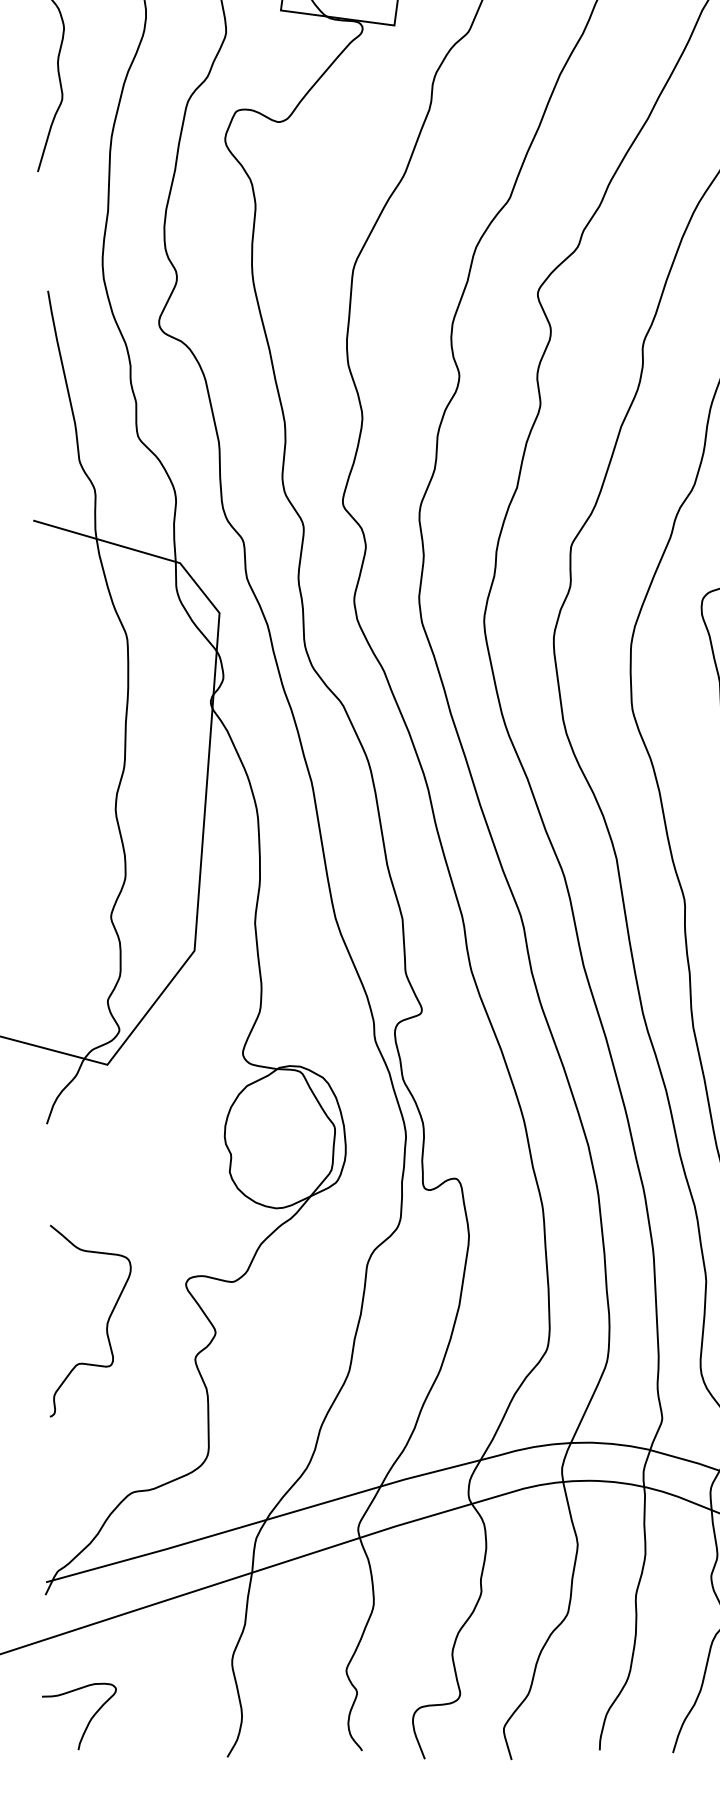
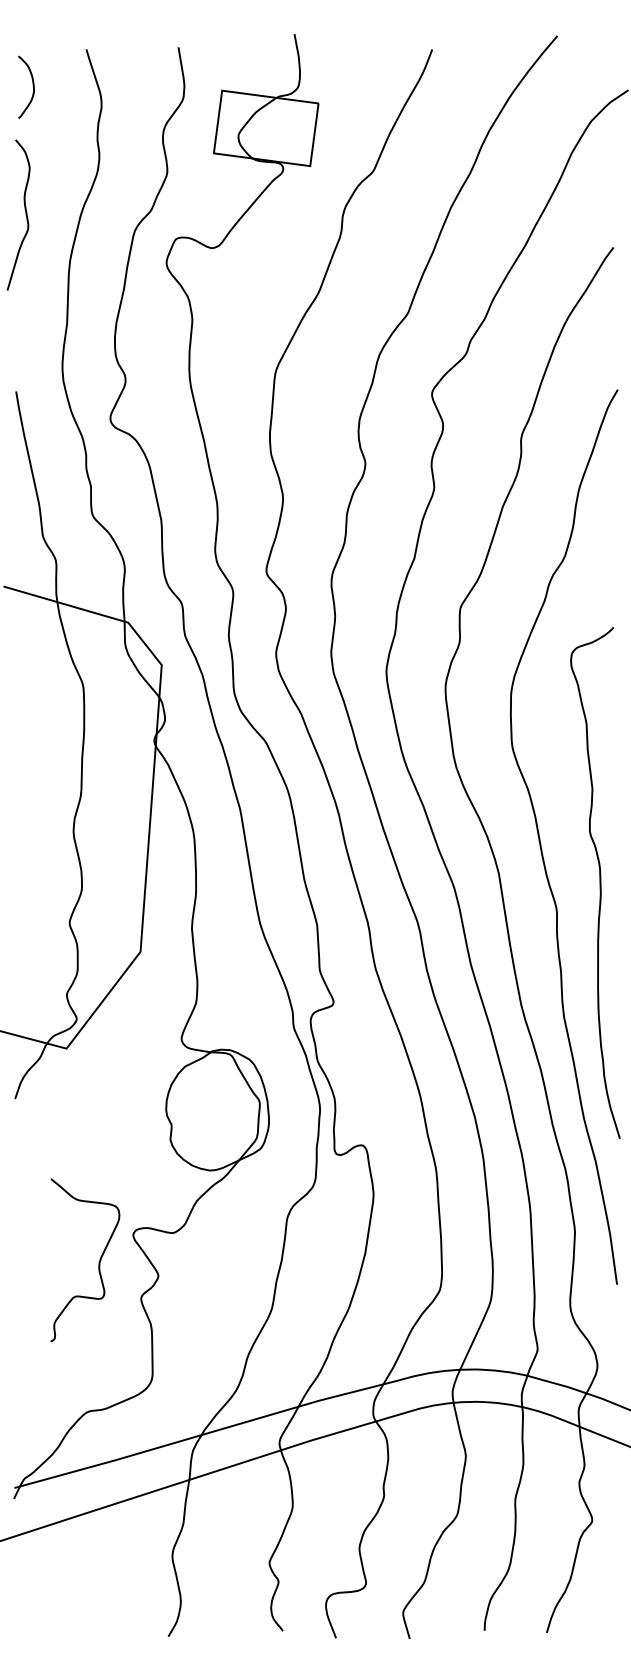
curve: (106, 1323) -> (98, 1262), moved
curve: (88, 1721) -> (50, 1606), removed

